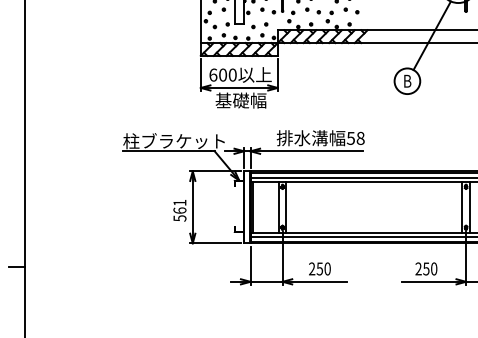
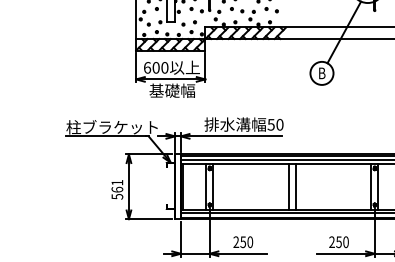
text: (360, 138) -> (279, 124), 58 -> 50
line: (370, 207) -> (288, 186), added
line: (378, 207) -> (295, 186), added

